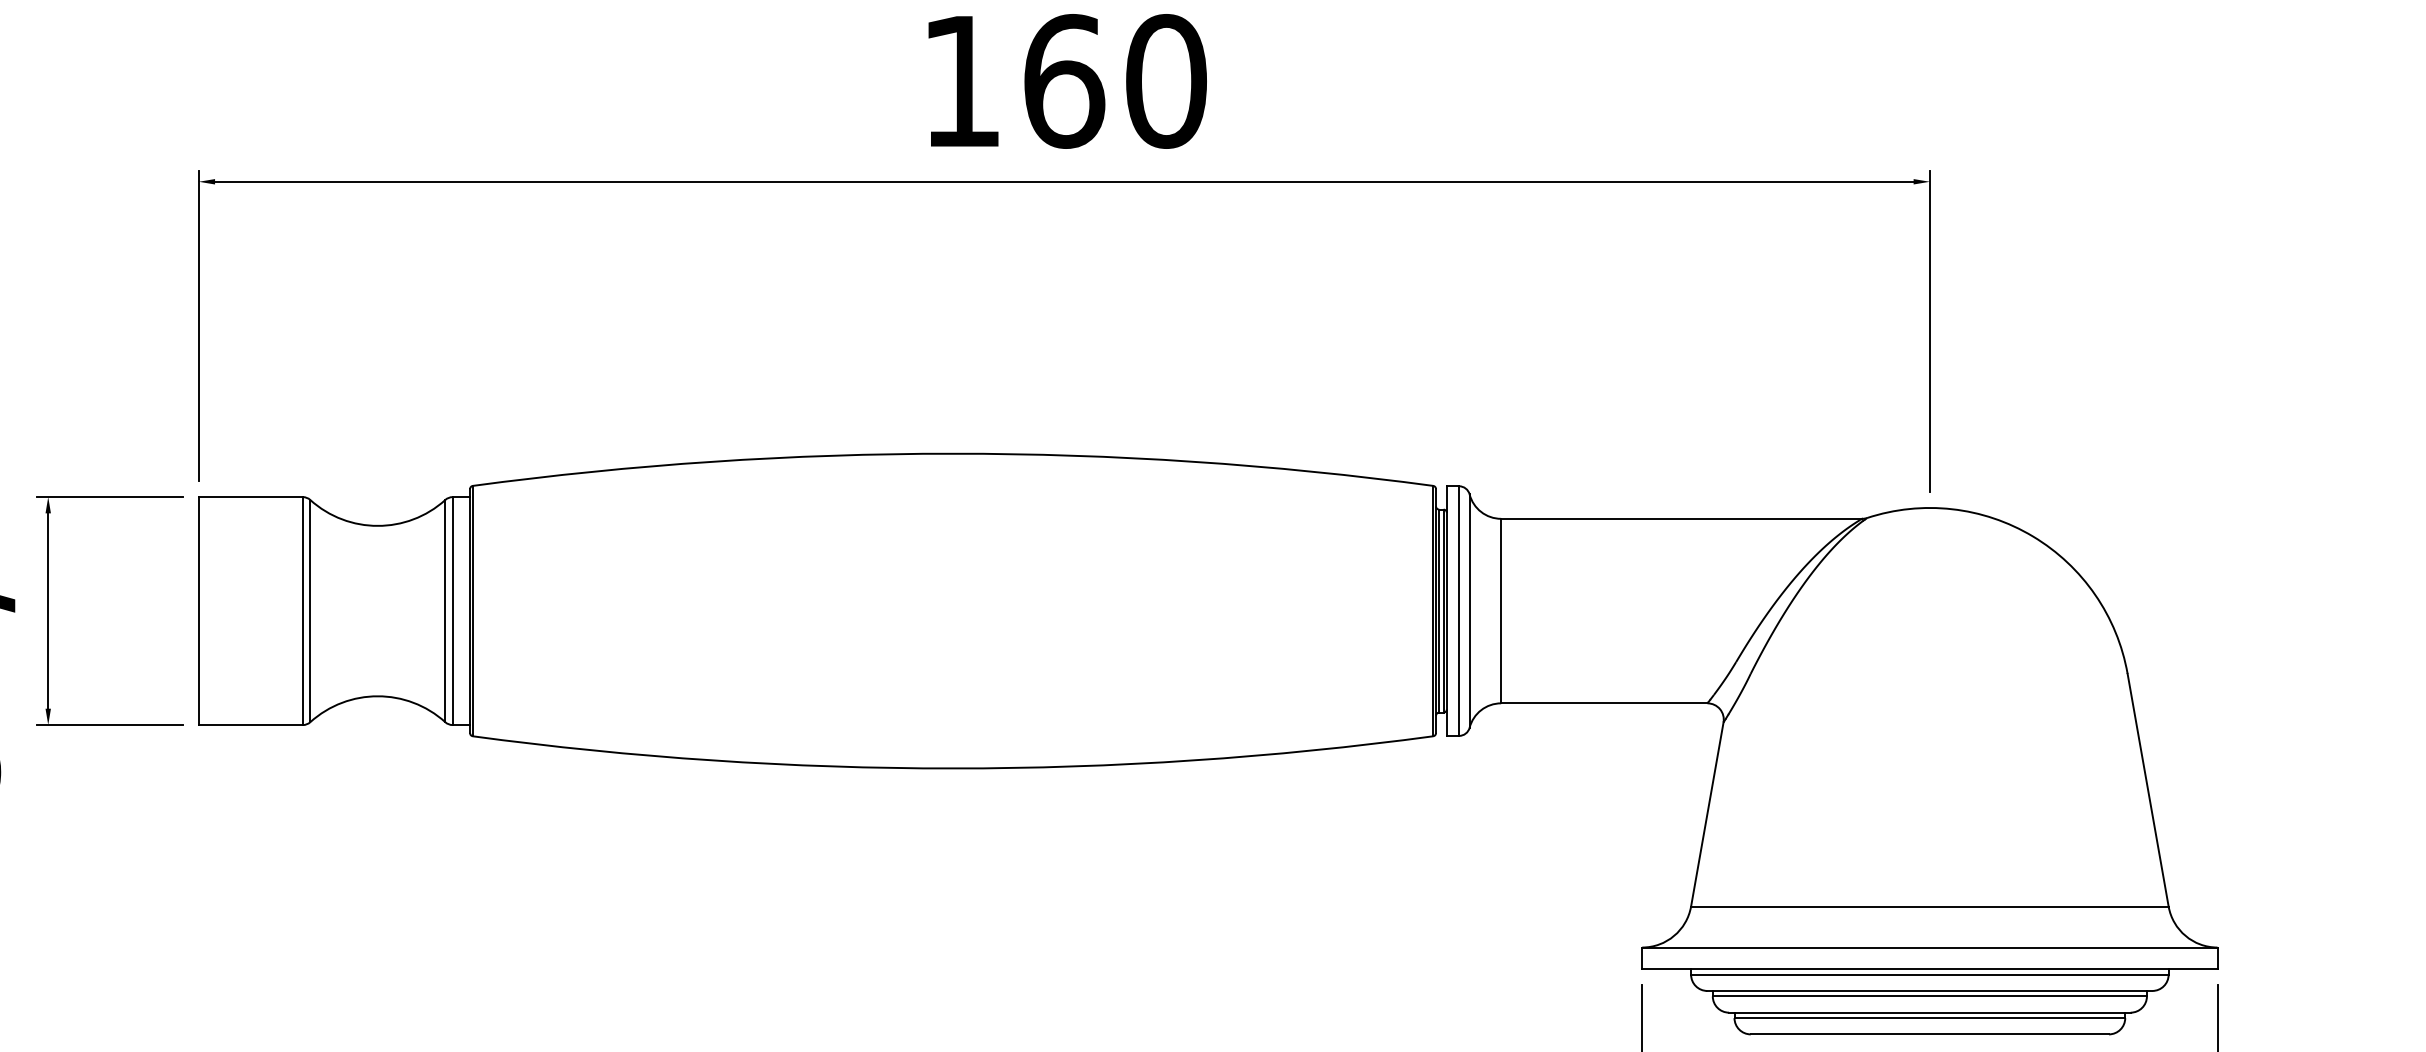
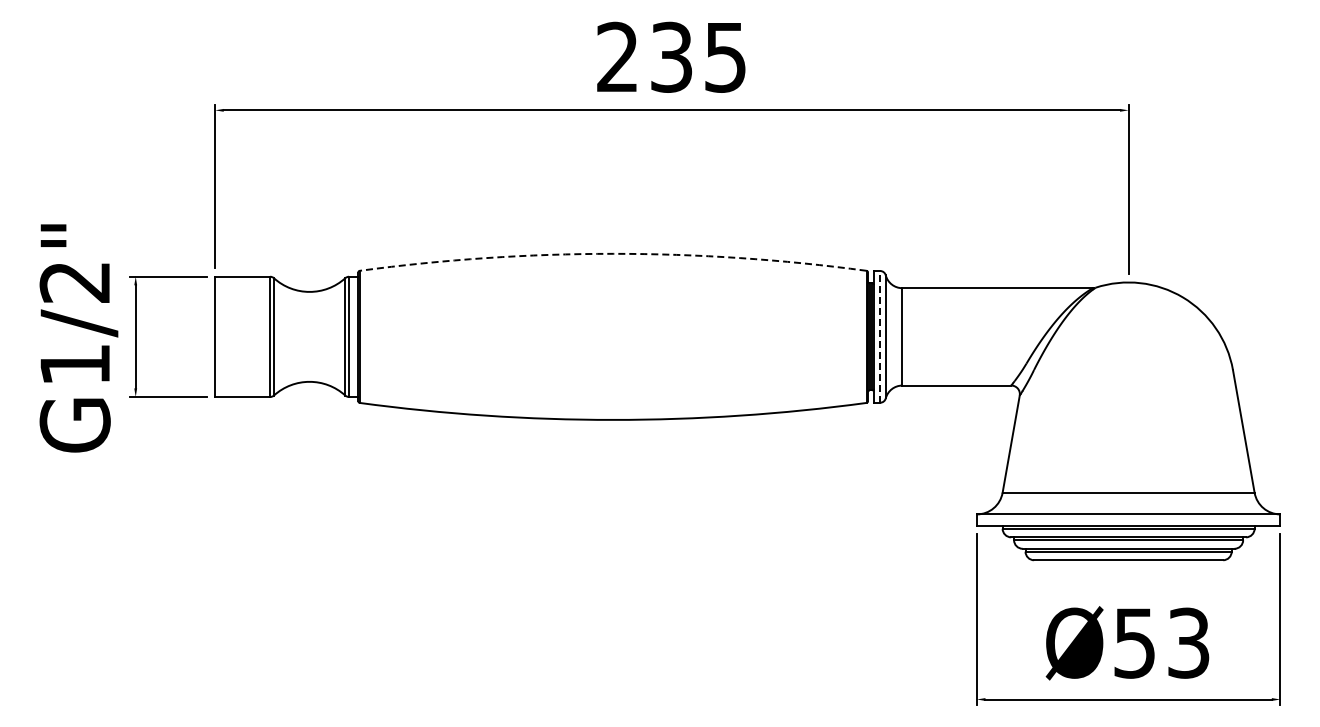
text: (1065, 79) -> (672, 56), 160 -> 235
arc: (953, 453) -> (613, 253), solid -> dashed
line: (1459, 610) -> (880, 336), solid -> dashed

